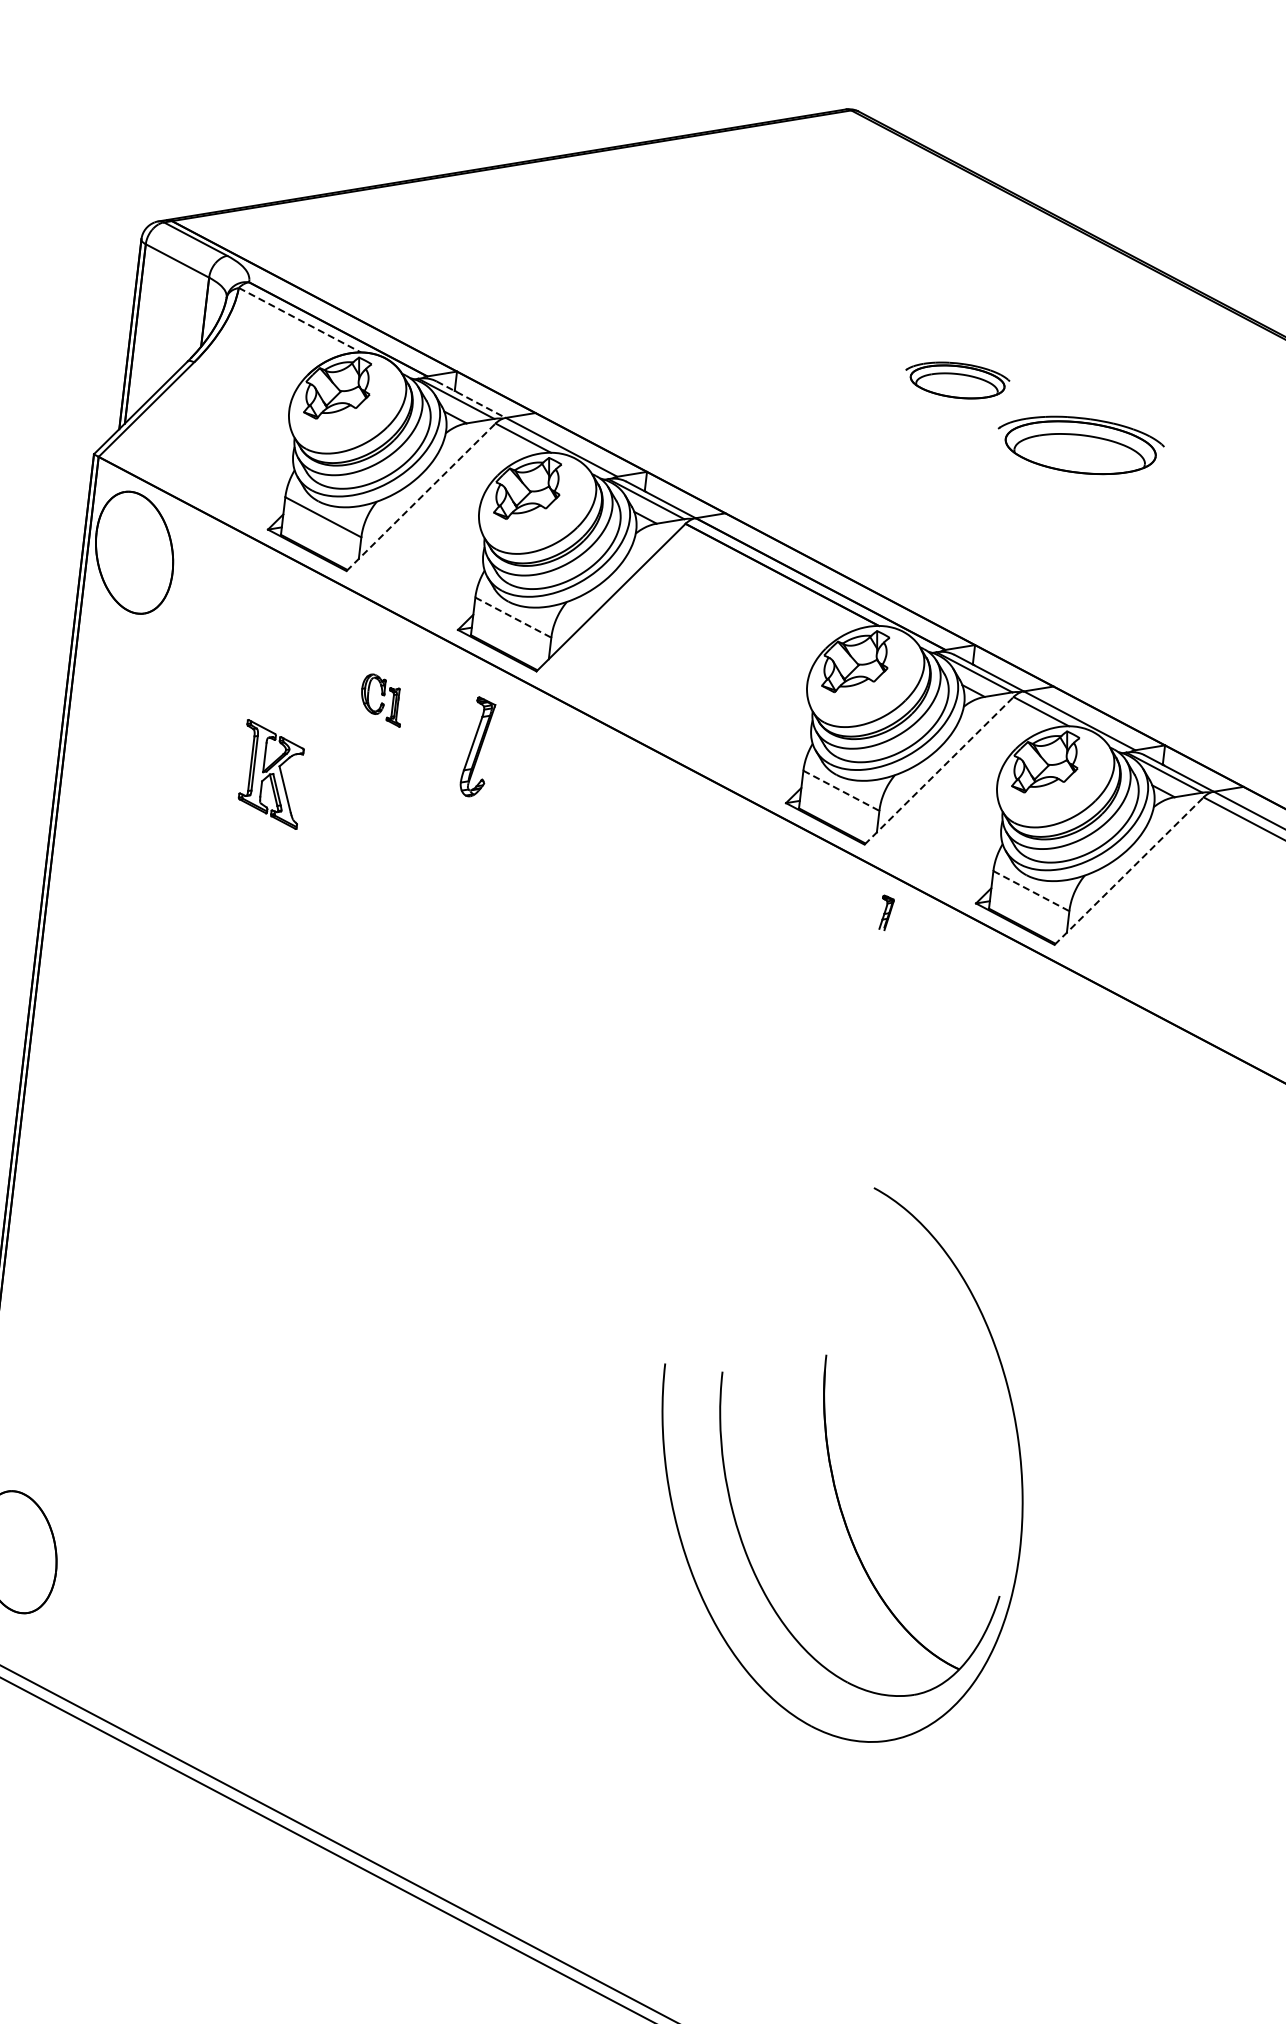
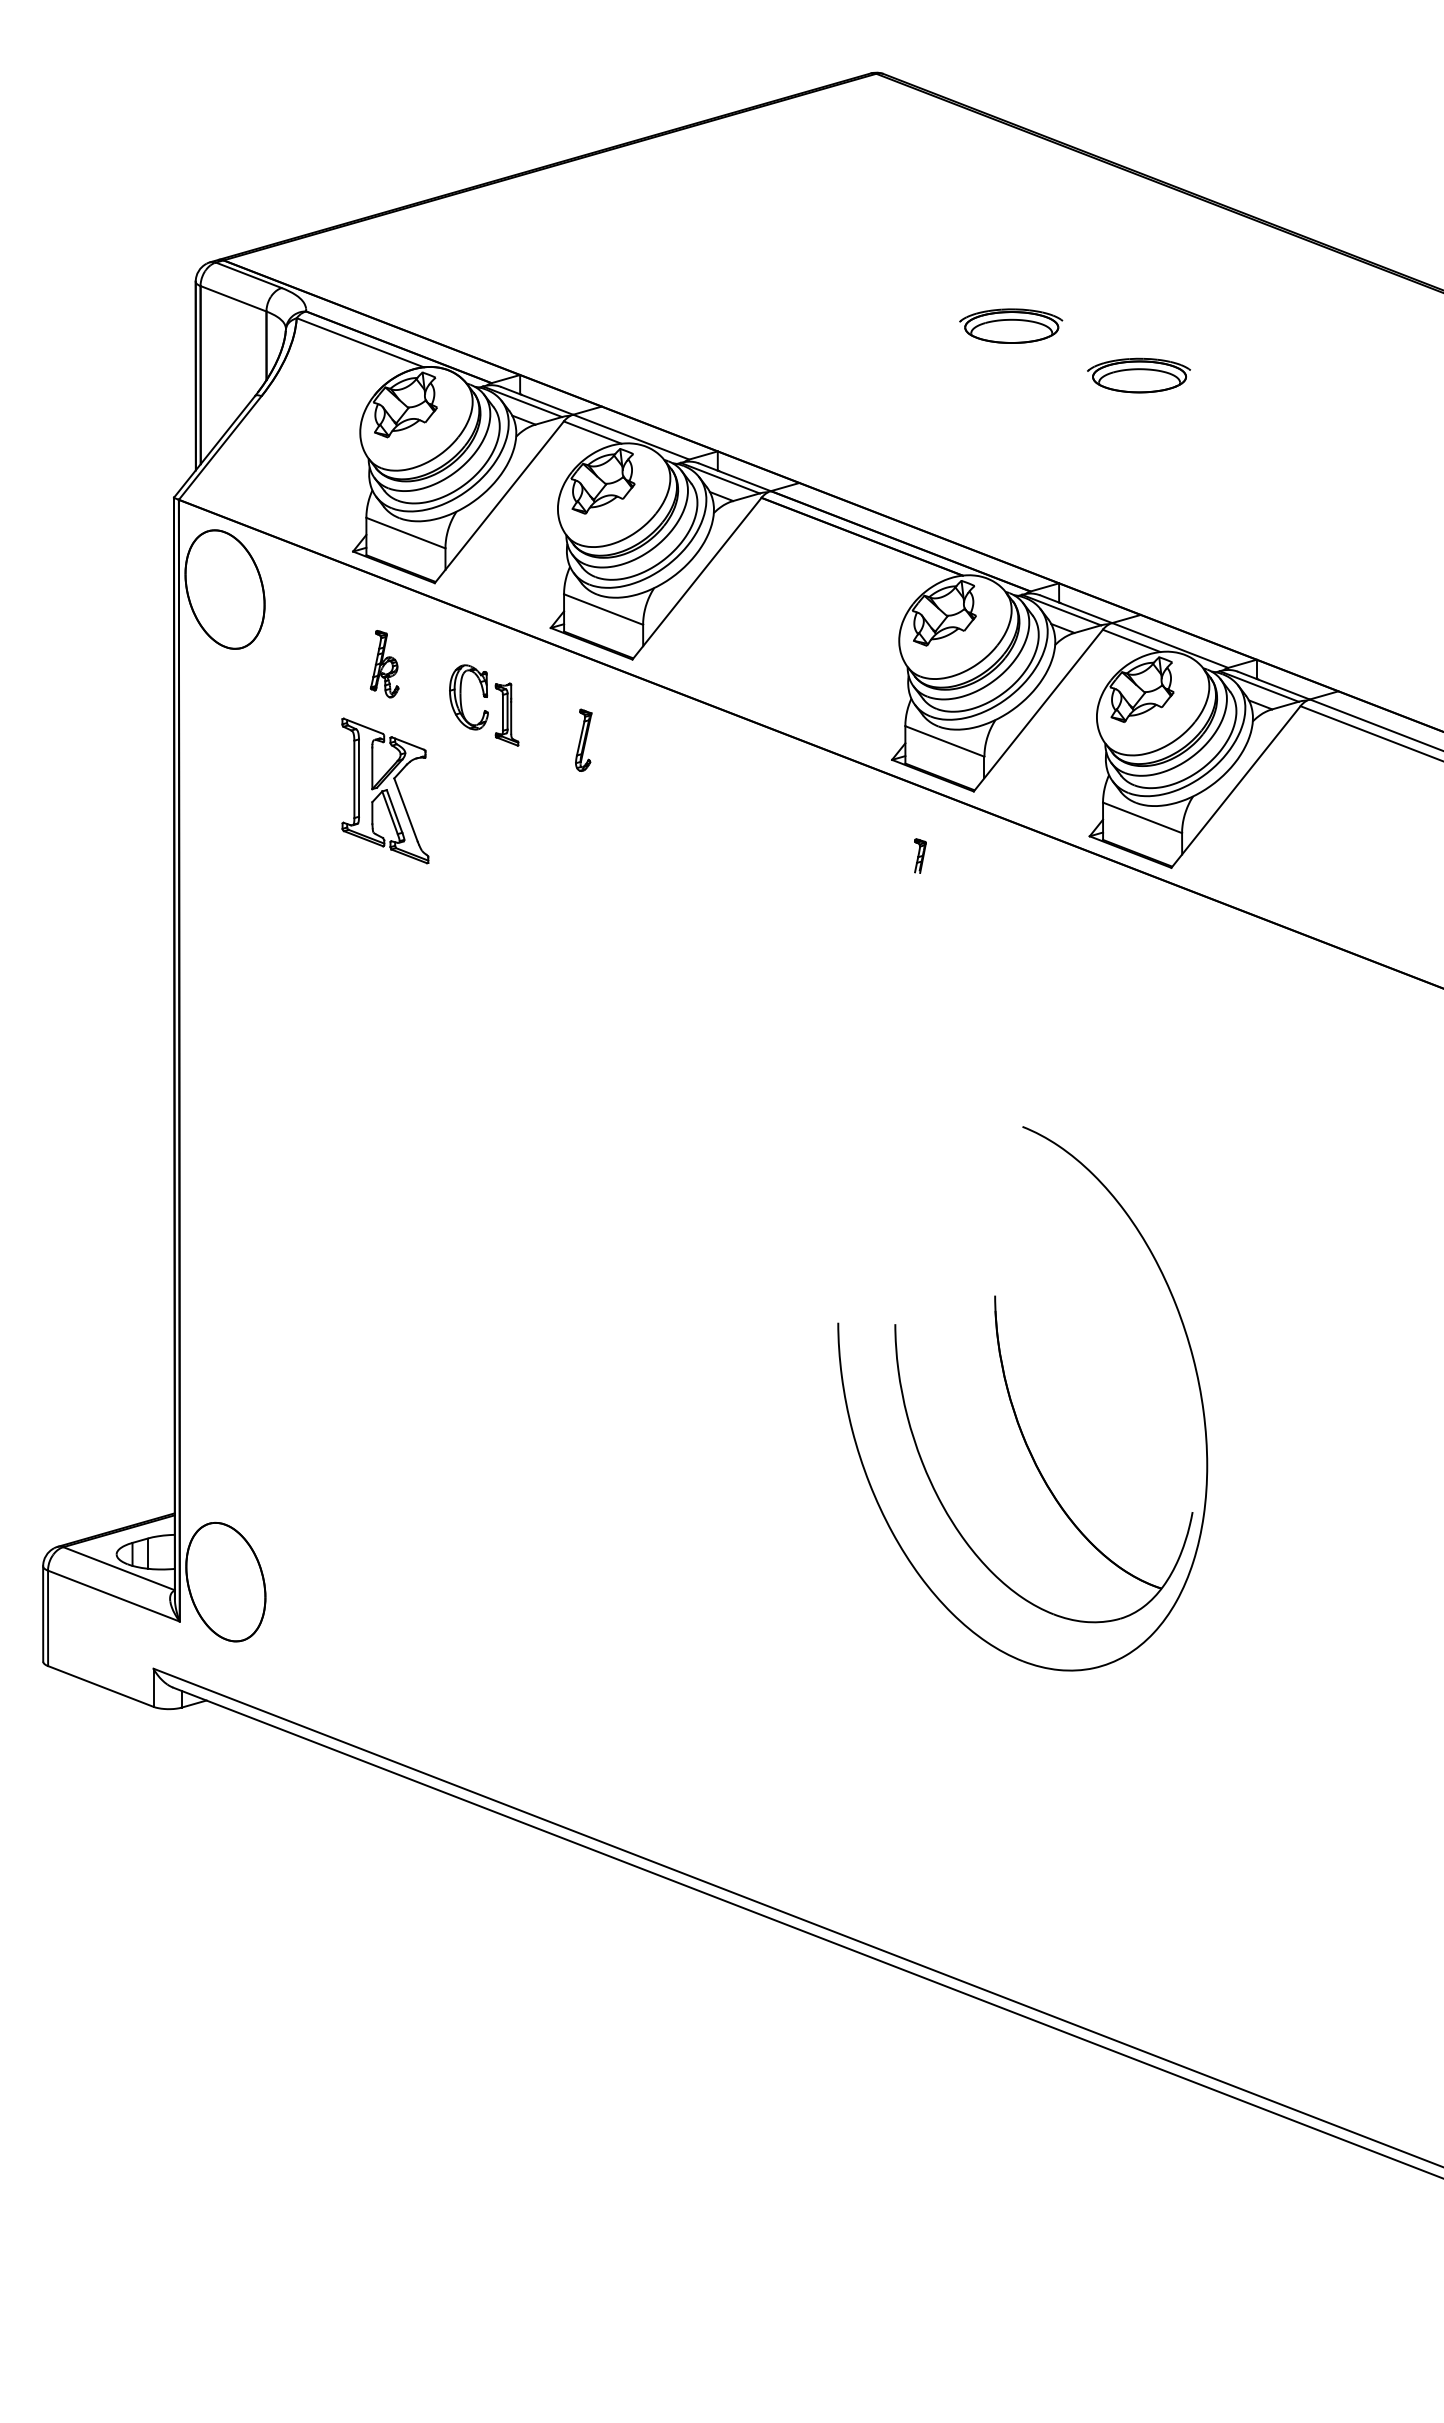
line: (300, 319) -> (360, 342), dashed -> solid
line: (471, 399) -> (537, 400), dashed -> solid
part: (1079, 445) -> (1138, 375), size x0.62
line: (421, 496) -> (499, 501), dashed -> solid
line: (514, 617) -> (604, 609), dashed -> solid
part: (286, 647) -> (384, 664), added
part: (382, 700) -> (484, 705), size x1.67
part: (477, 746) -> (583, 739), size x0.62
line: (939, 770) -> (1038, 710), dashed -> solid
part: (272, 774) -> (385, 790), size x1.43
line: (841, 790) -> (945, 741), dashed -> solid
line: (1129, 870) -> (1236, 786), dashed -> solid
line: (1032, 891) -> (1143, 818), dashed -> solid
part: (886, 912) -> (920, 855), moved

